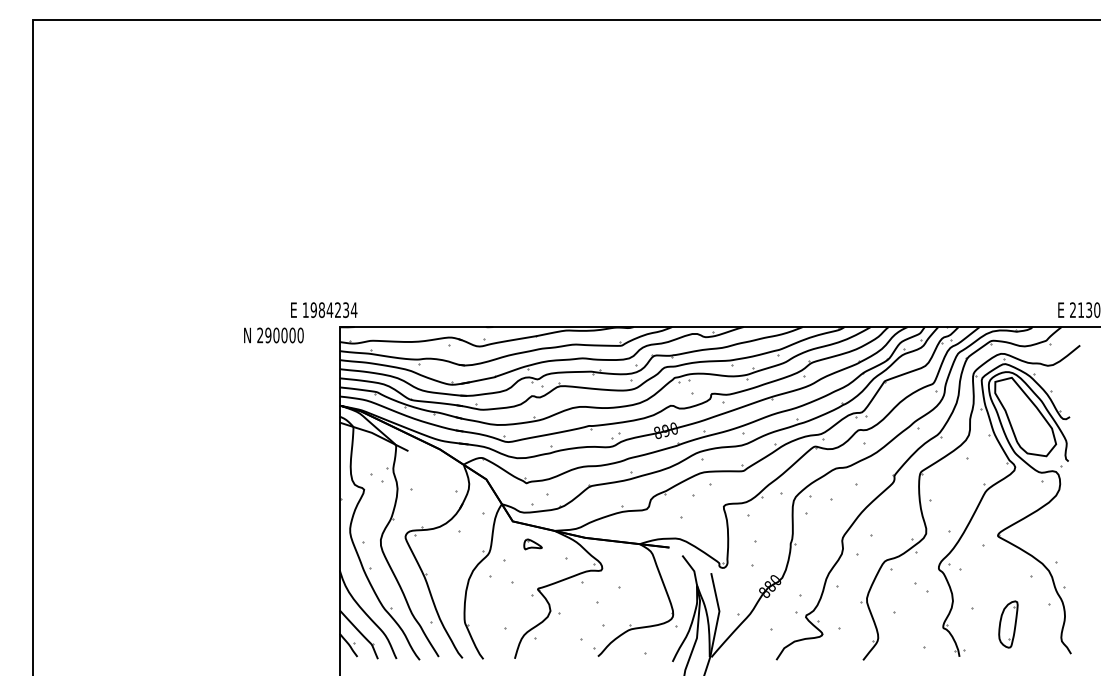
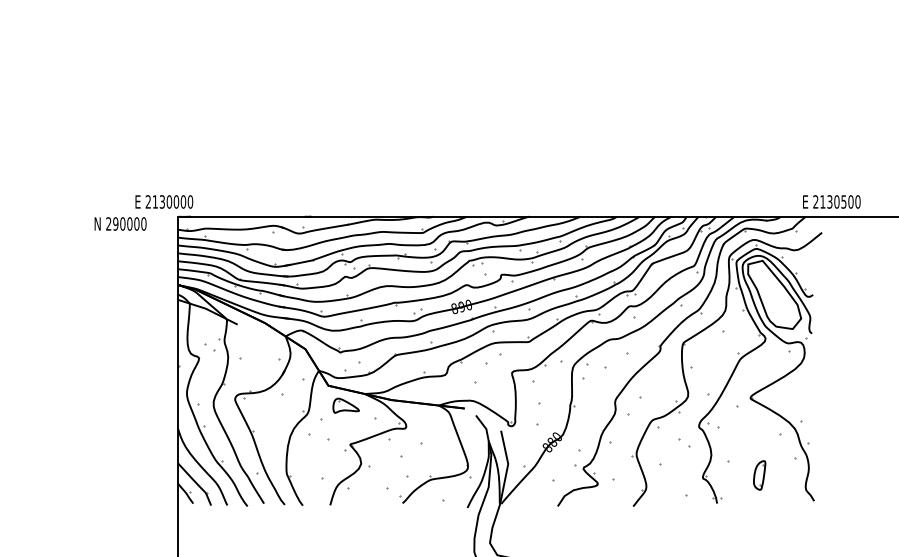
text: (329, 309) -> (168, 201), 1984234 -> 2130000
part: (532, 544) -> (345, 405), size x1.67
part: (1008, 624) -> (759, 475), size x0.71

